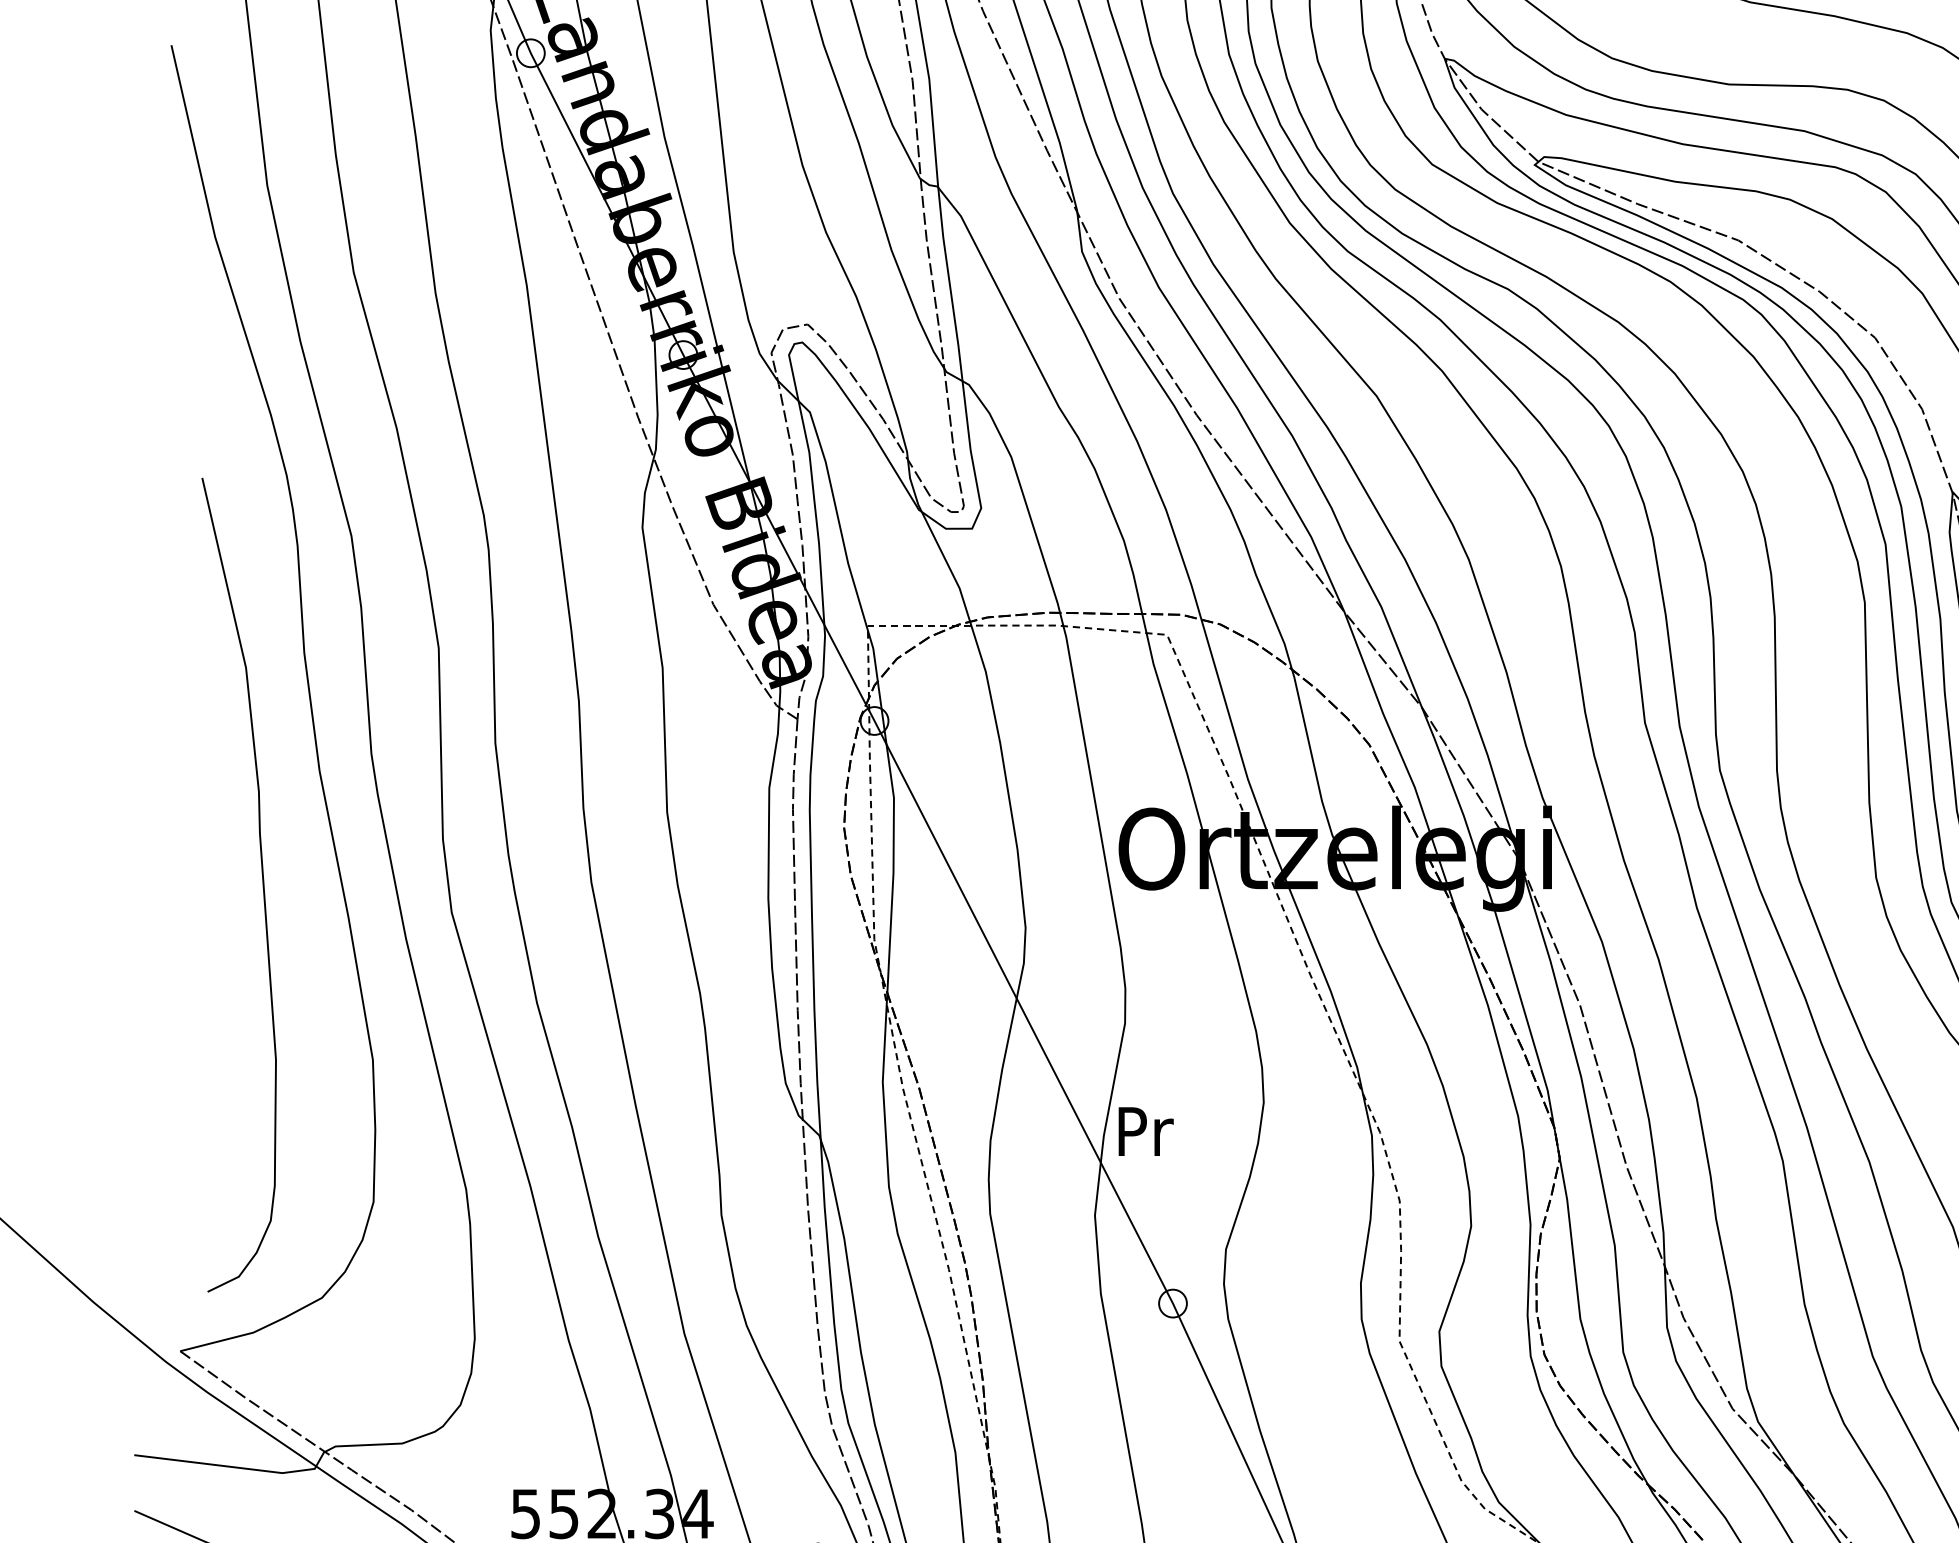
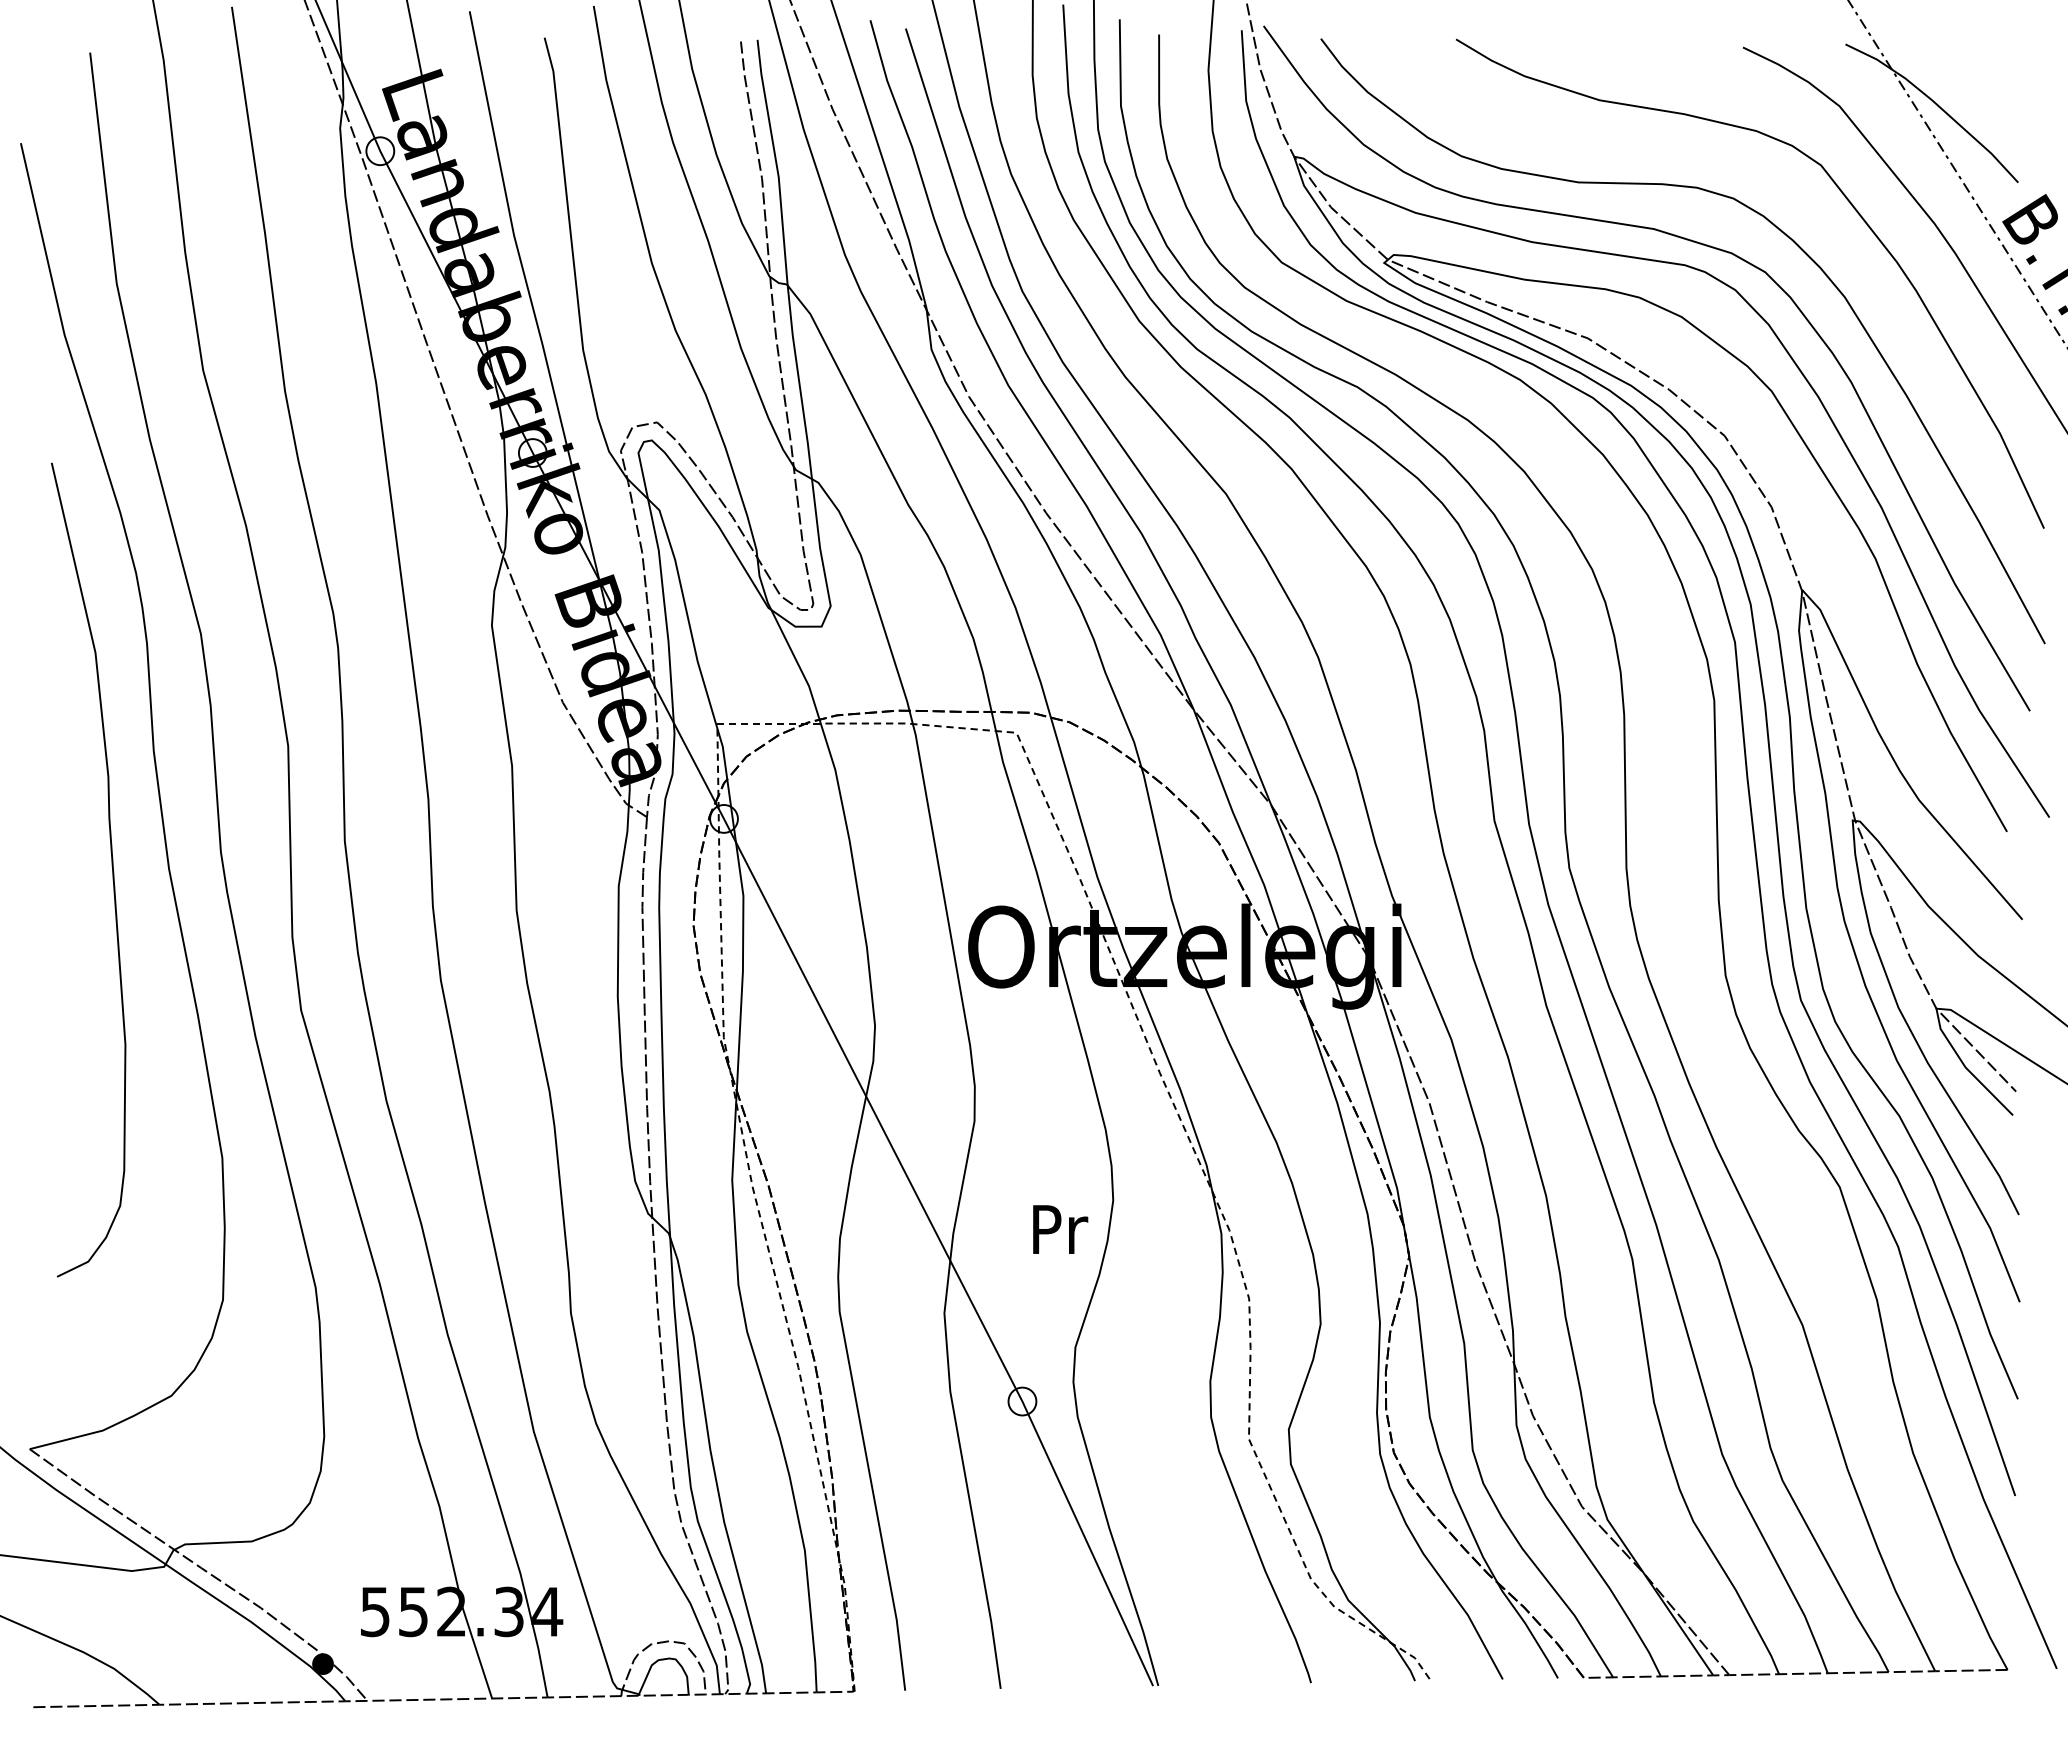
curve: (262, 881) -> (111, 866), moved
text: (1146, 1131) -> (1060, 1229), moved

